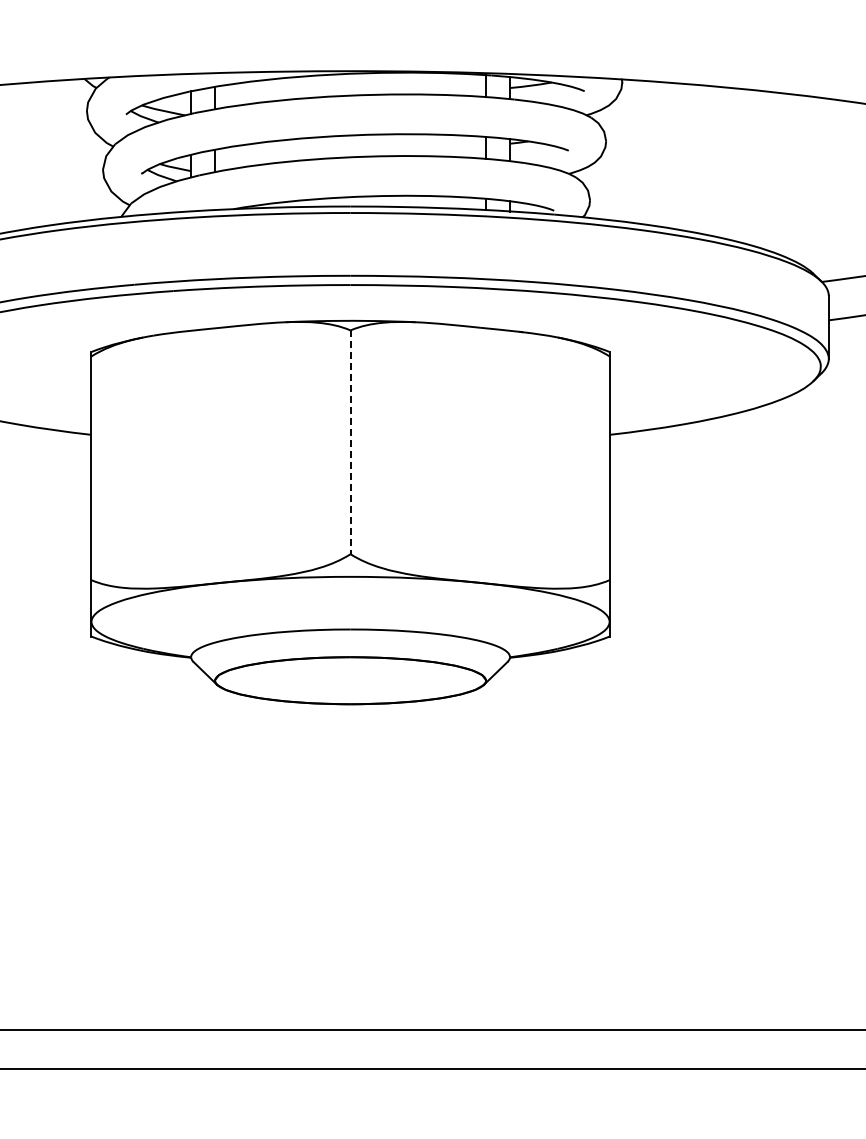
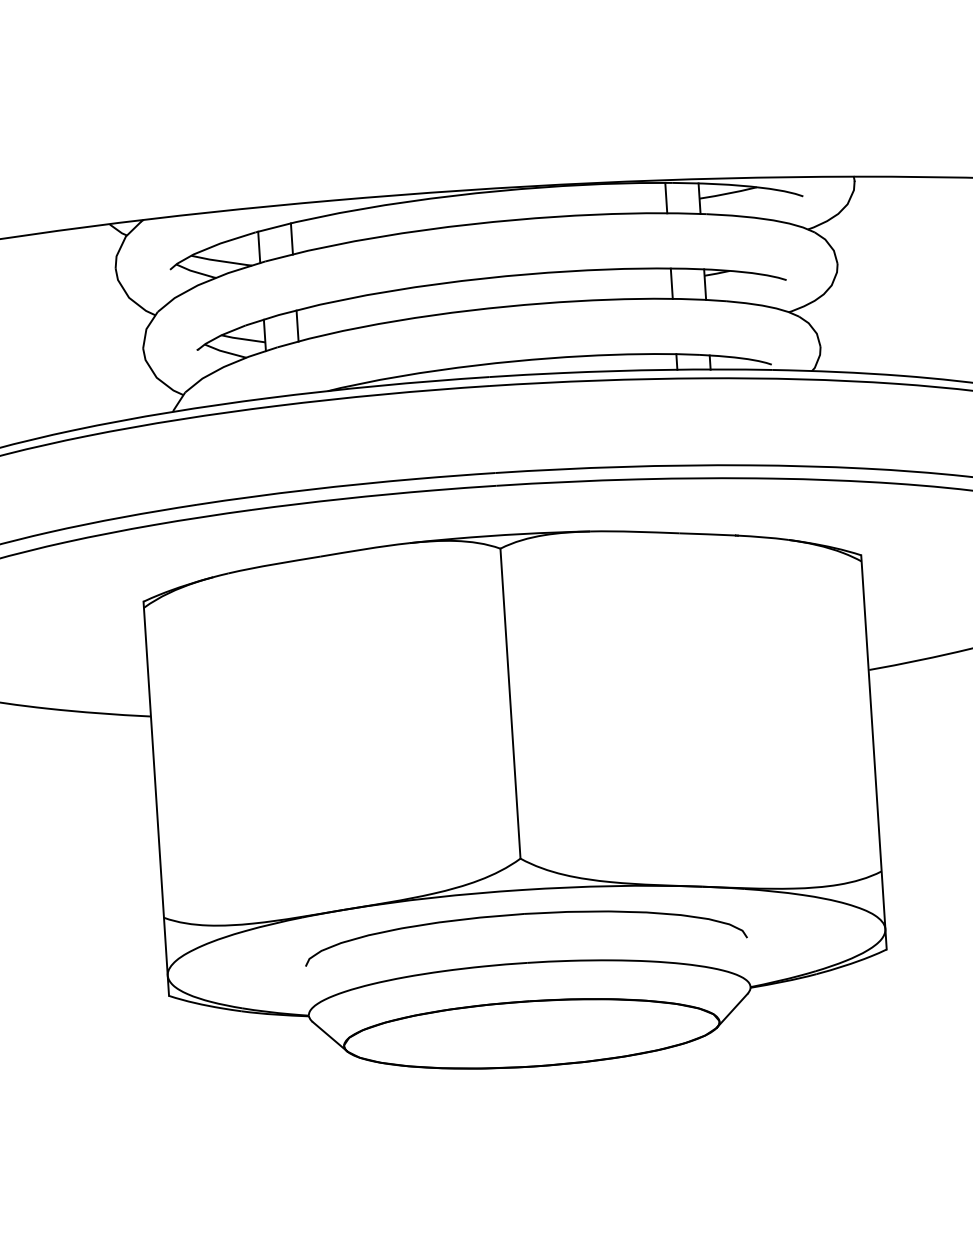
line: (350, 442) -> (510, 703), dashed -> solid
part: (350, 595) -> (524, 915), added

